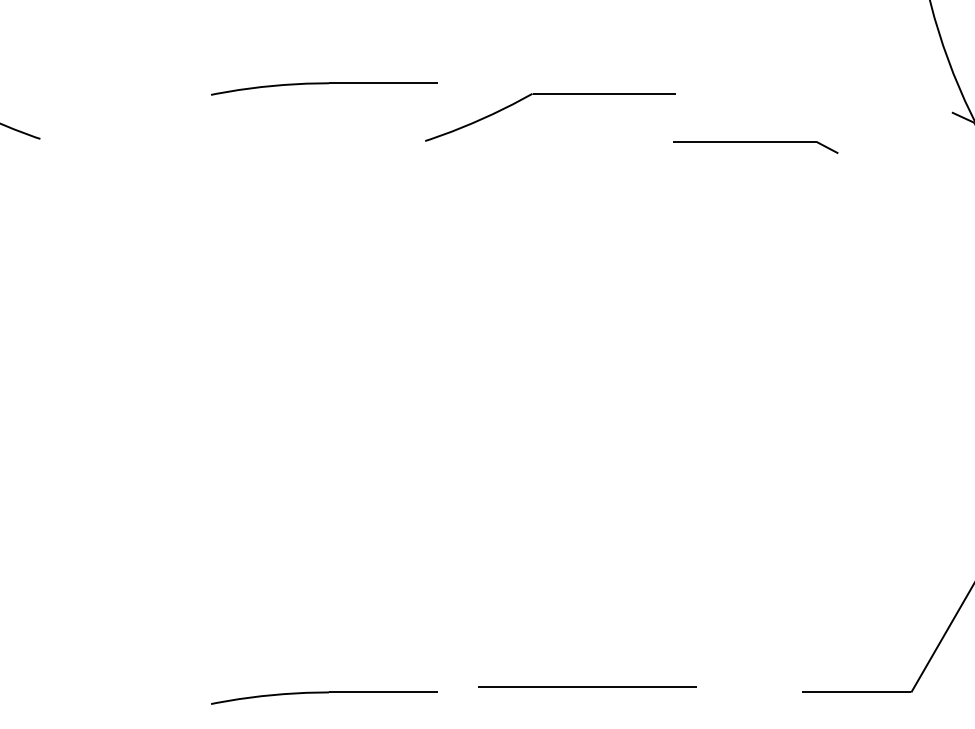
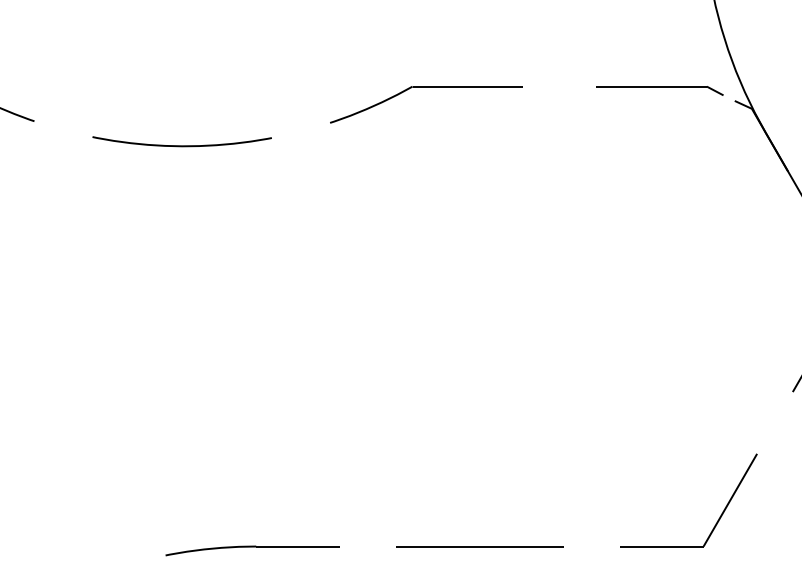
part: (324, 88) -> (252, 82), removed
part: (754, 147) -> (659, 90), moved
curve: (231, 170) -> (181, 145), added
line: (587, 687) -> (479, 546), moved

